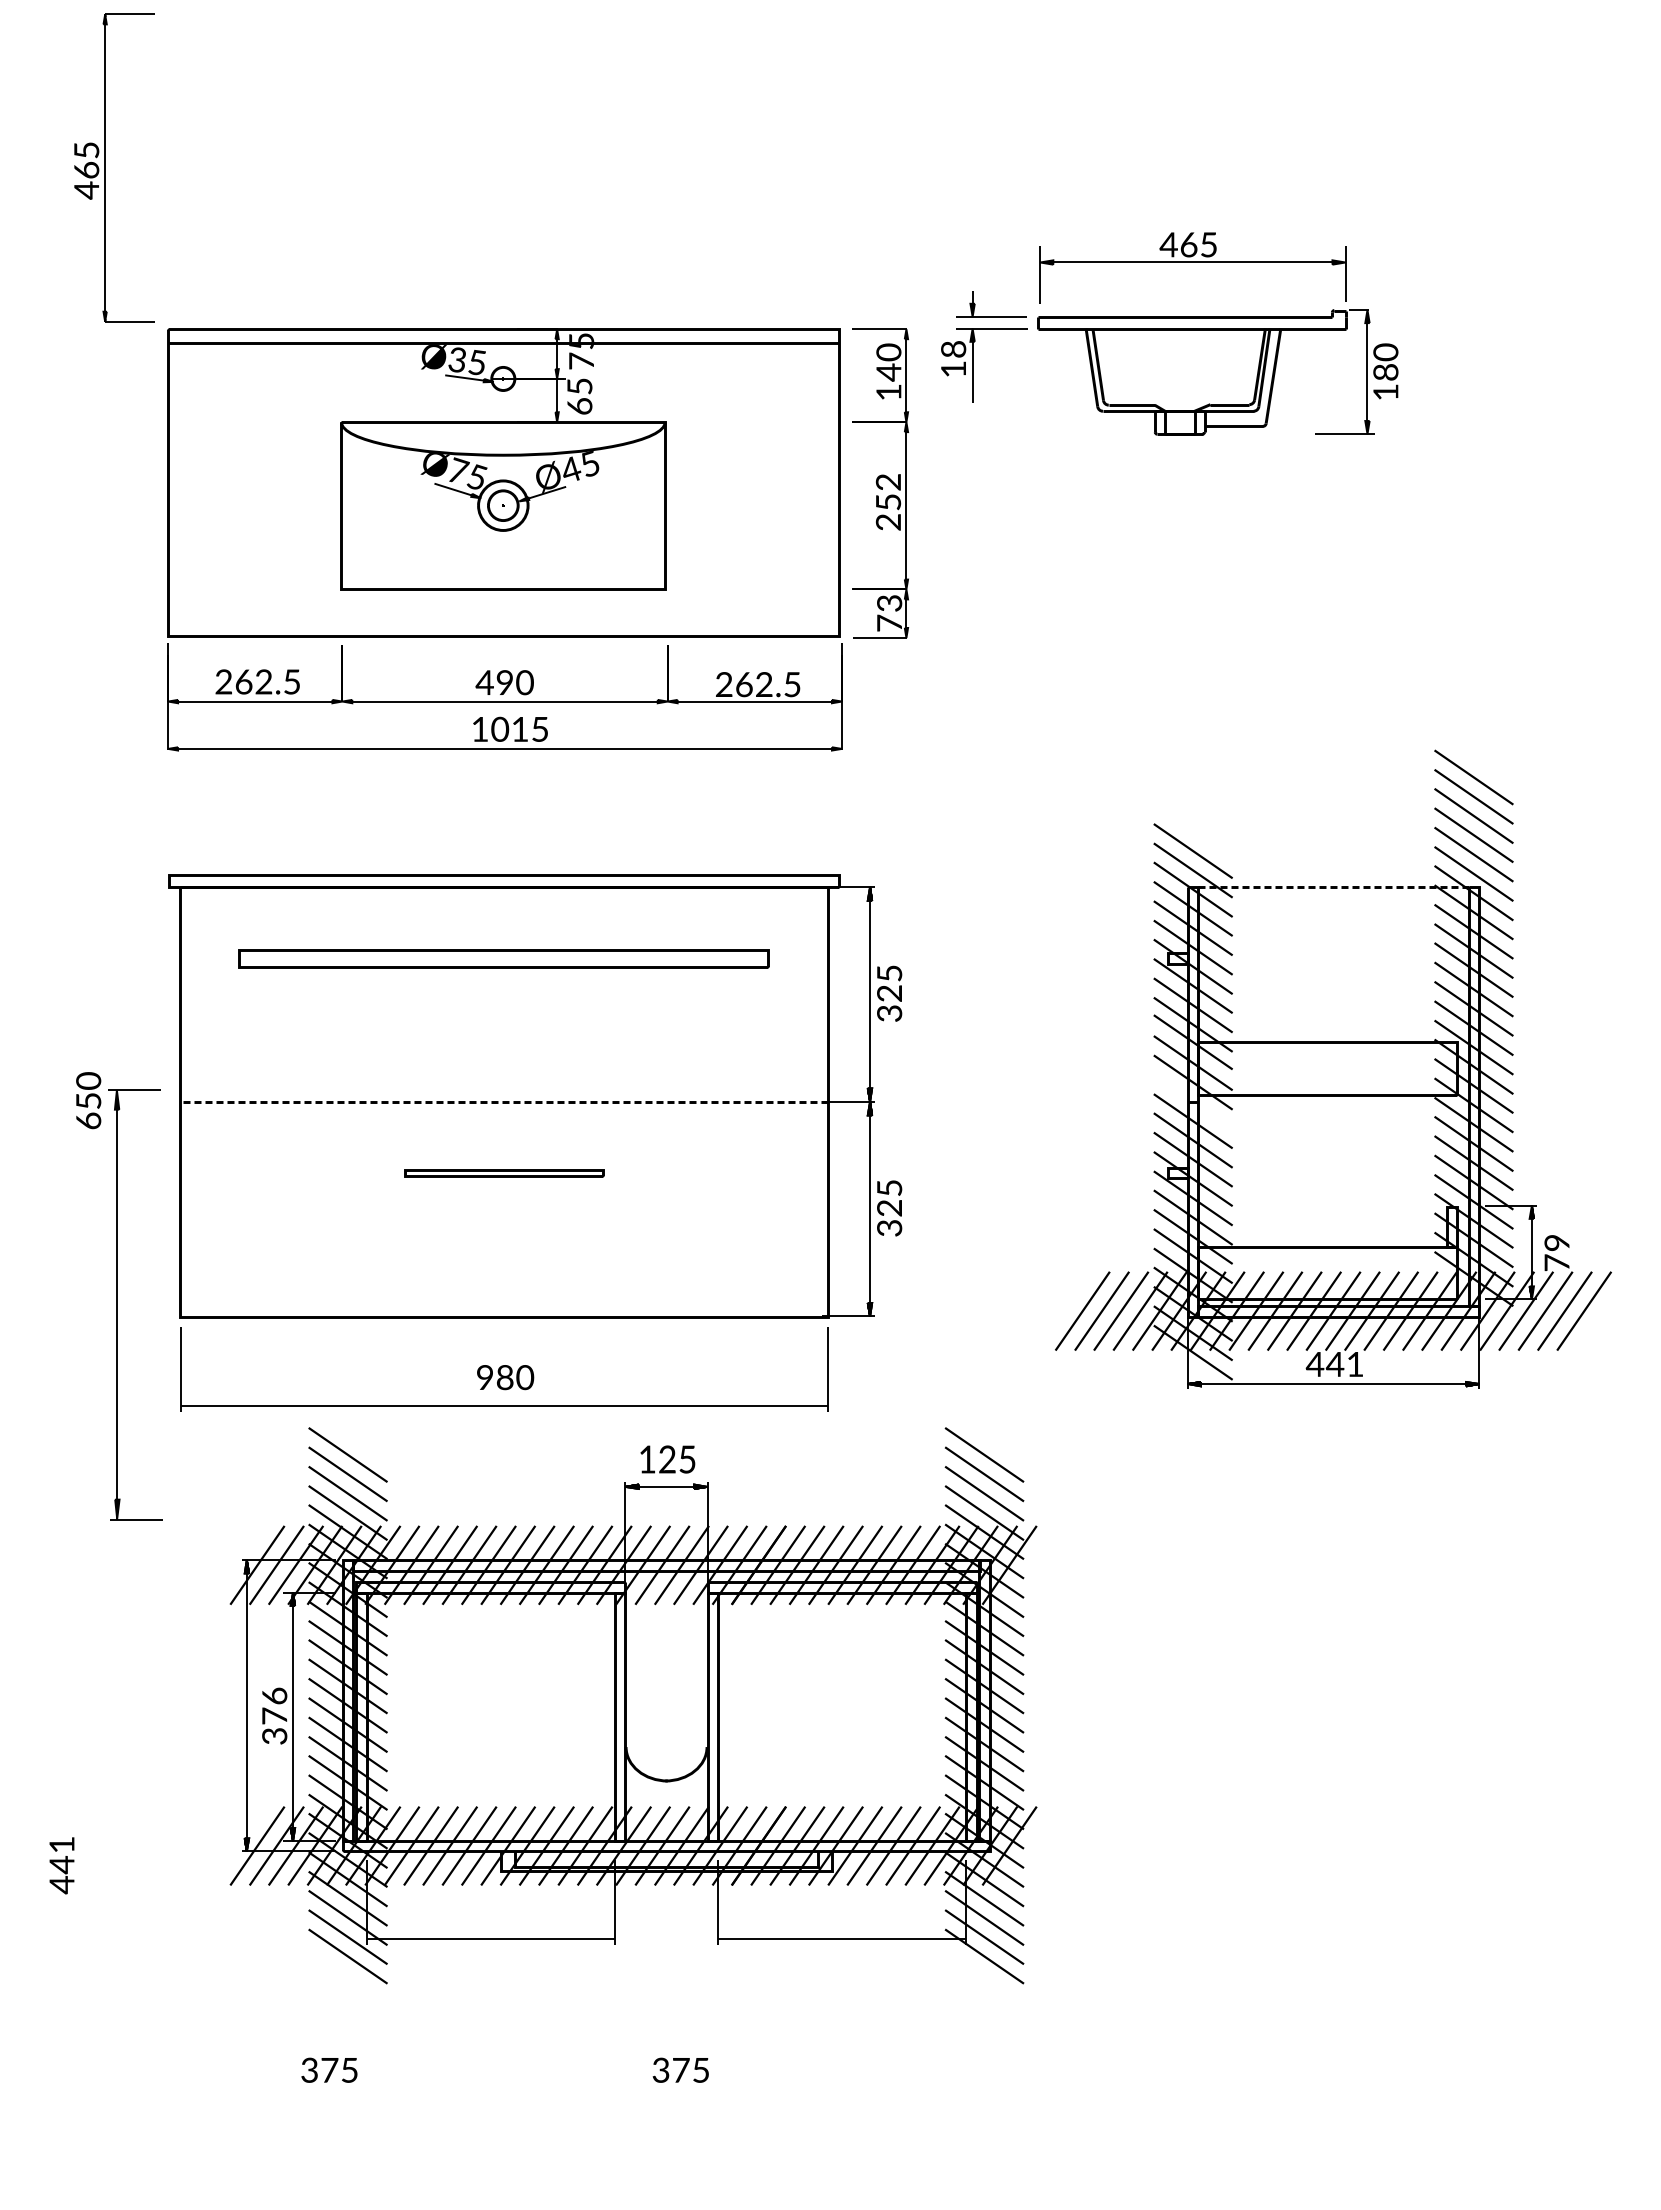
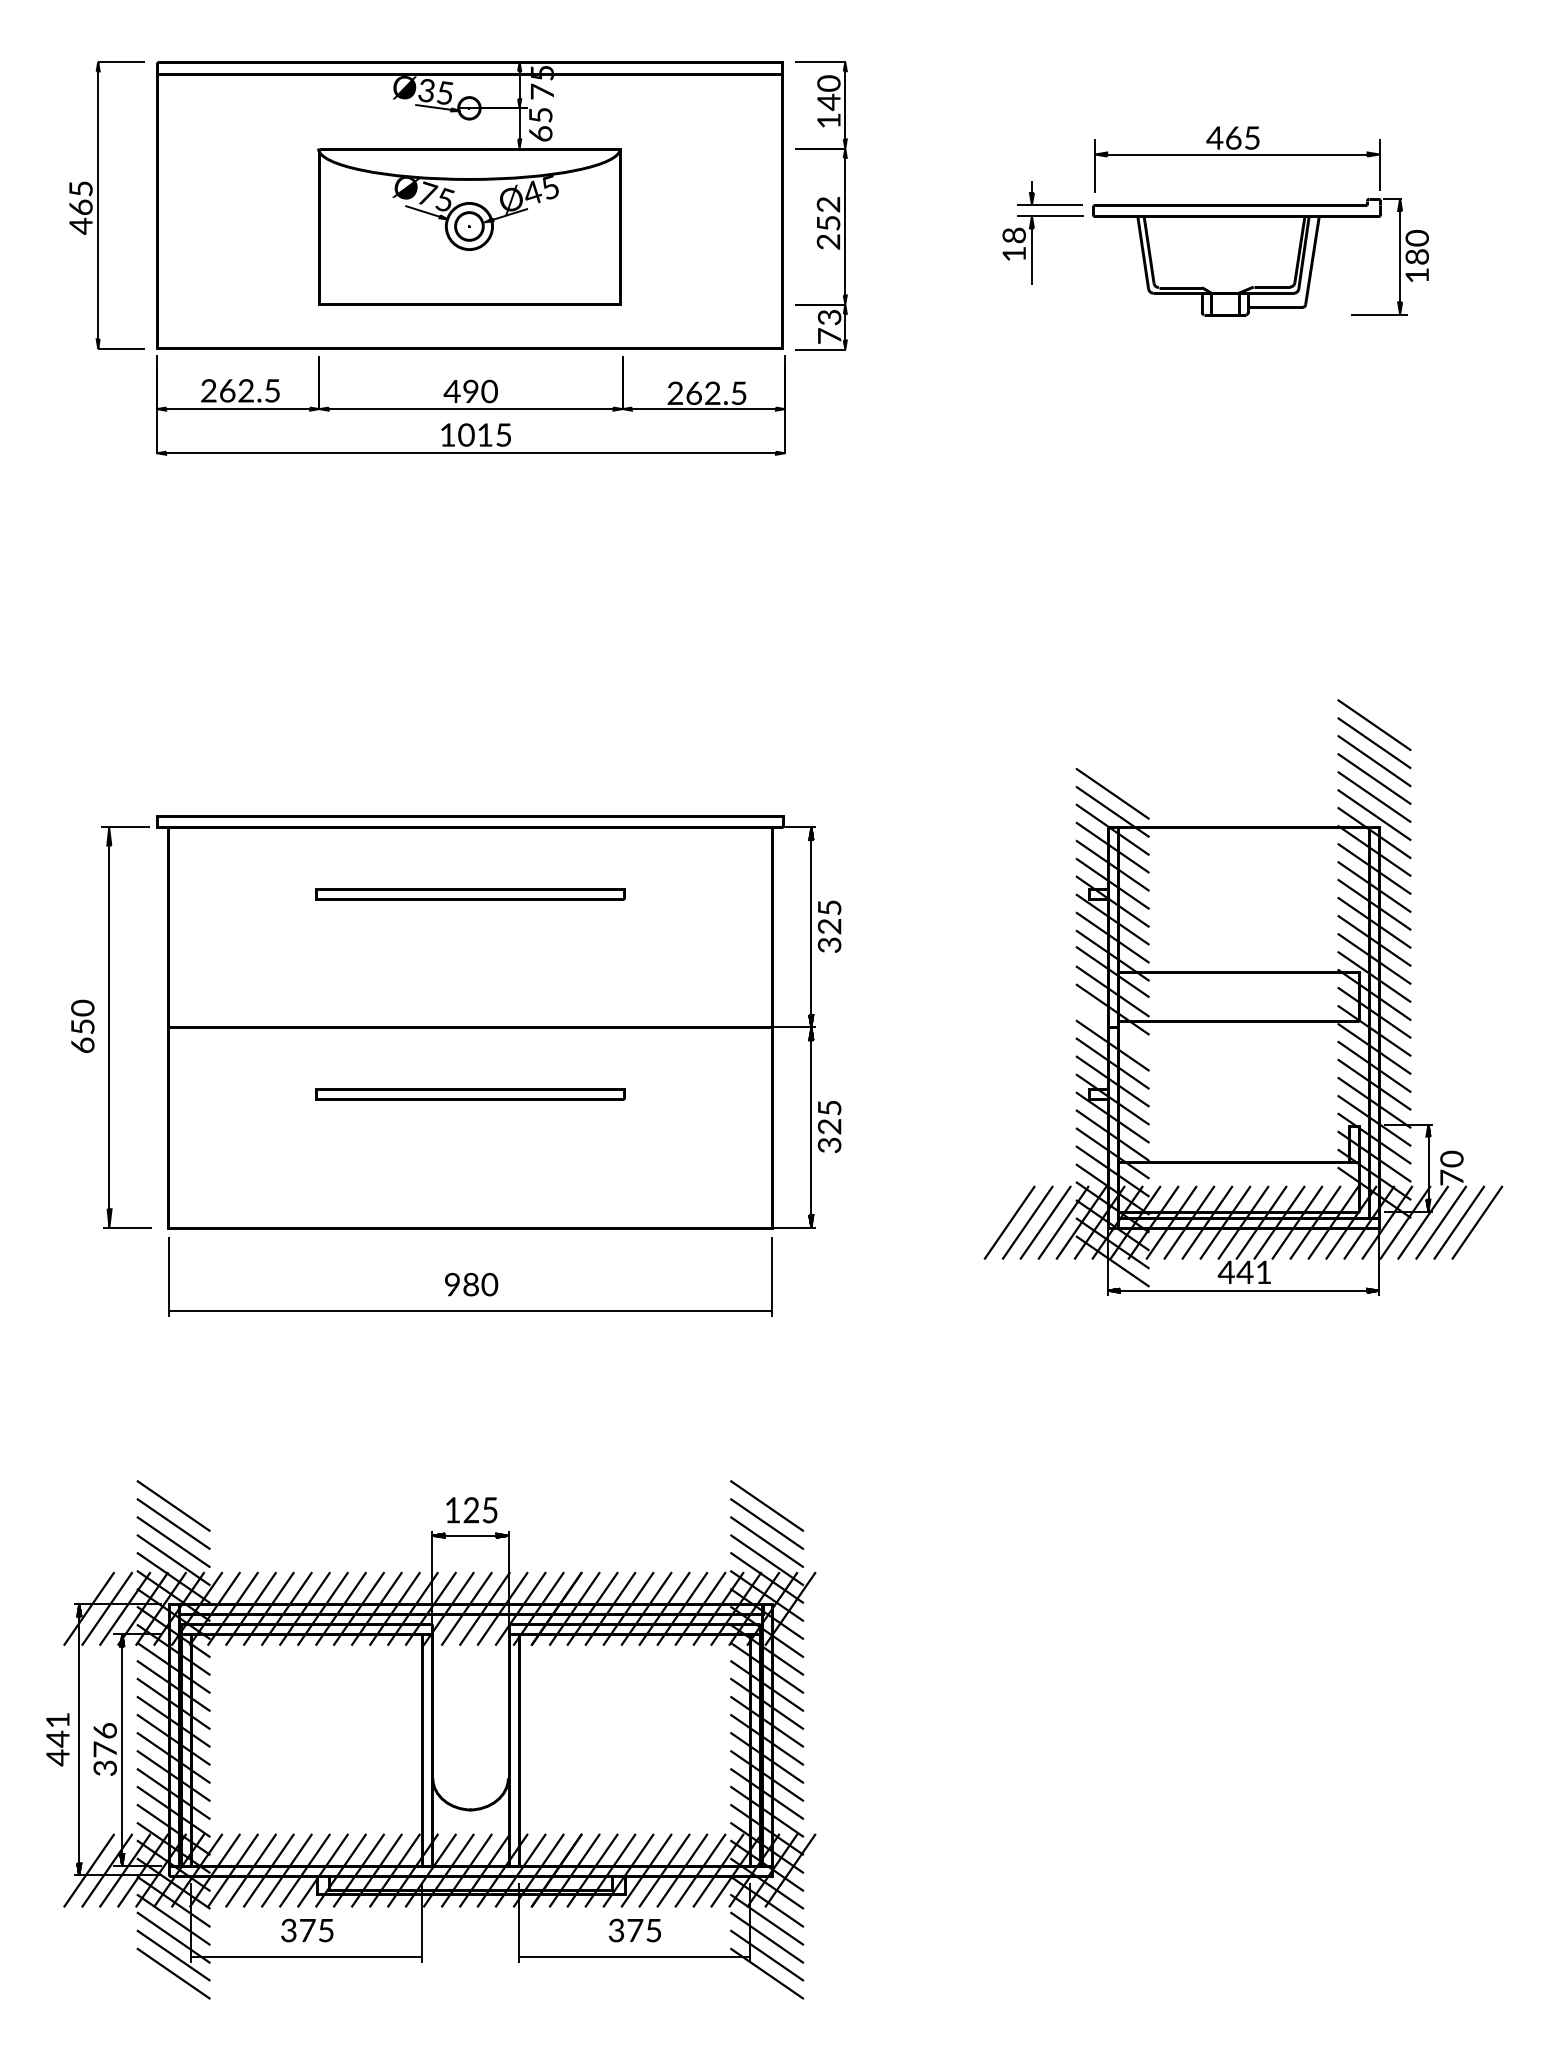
part: (105, 167) -> (98, 204), moved
part: (1169, 333) -> (1215, 220), moved
part: (538, 539) -> (502, 258), moved
line: (1334, 887) -> (1244, 827), dashed -> solid
part: (504, 958) -> (470, 893), size x0.62
line: (503, 1101) -> (469, 1027), dashed -> solid
part: (504, 1173) -> (470, 1094), size x1.67
text: (1557, 1242) -> (1452, 1158), 79 -> 70
part: (117, 1304) -> (109, 1027), moved
part: (633, 1705) -> (439, 1739), moved

